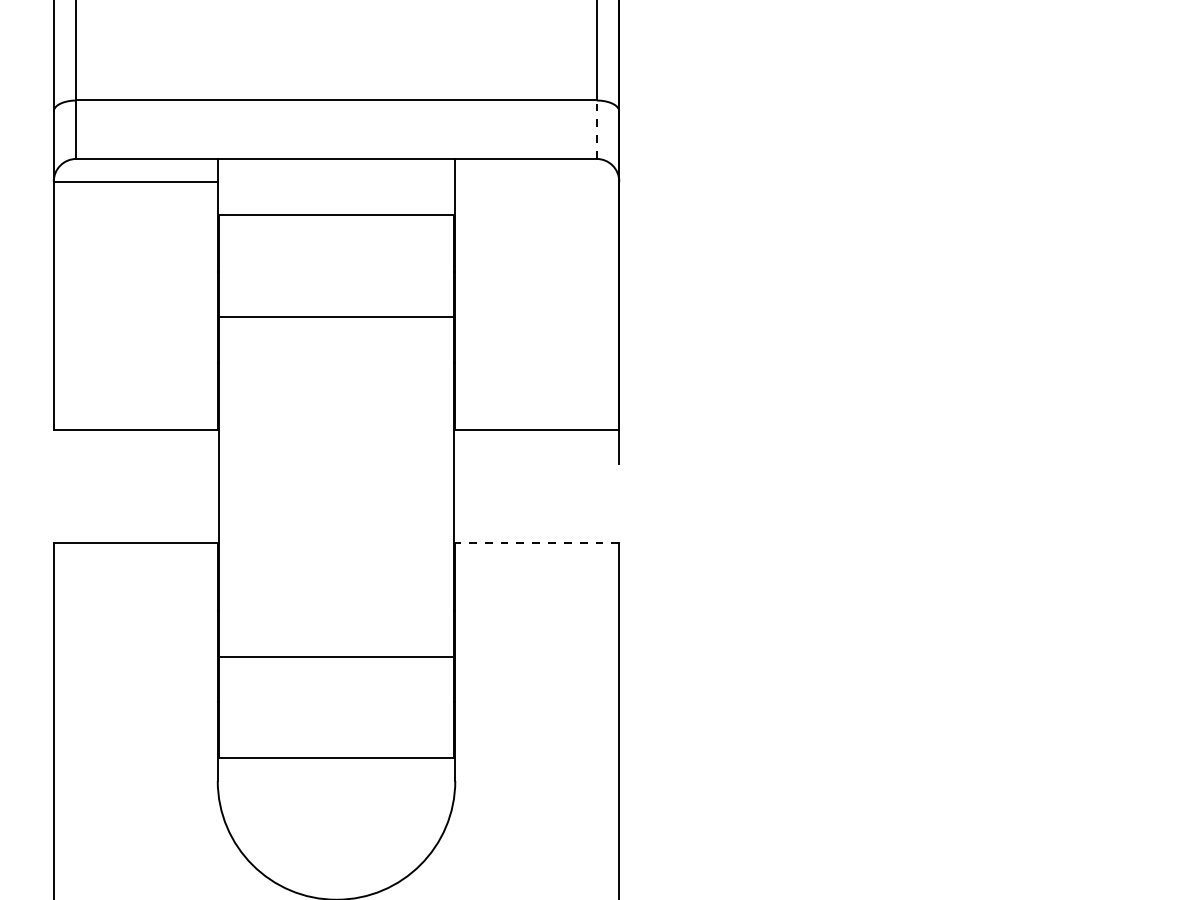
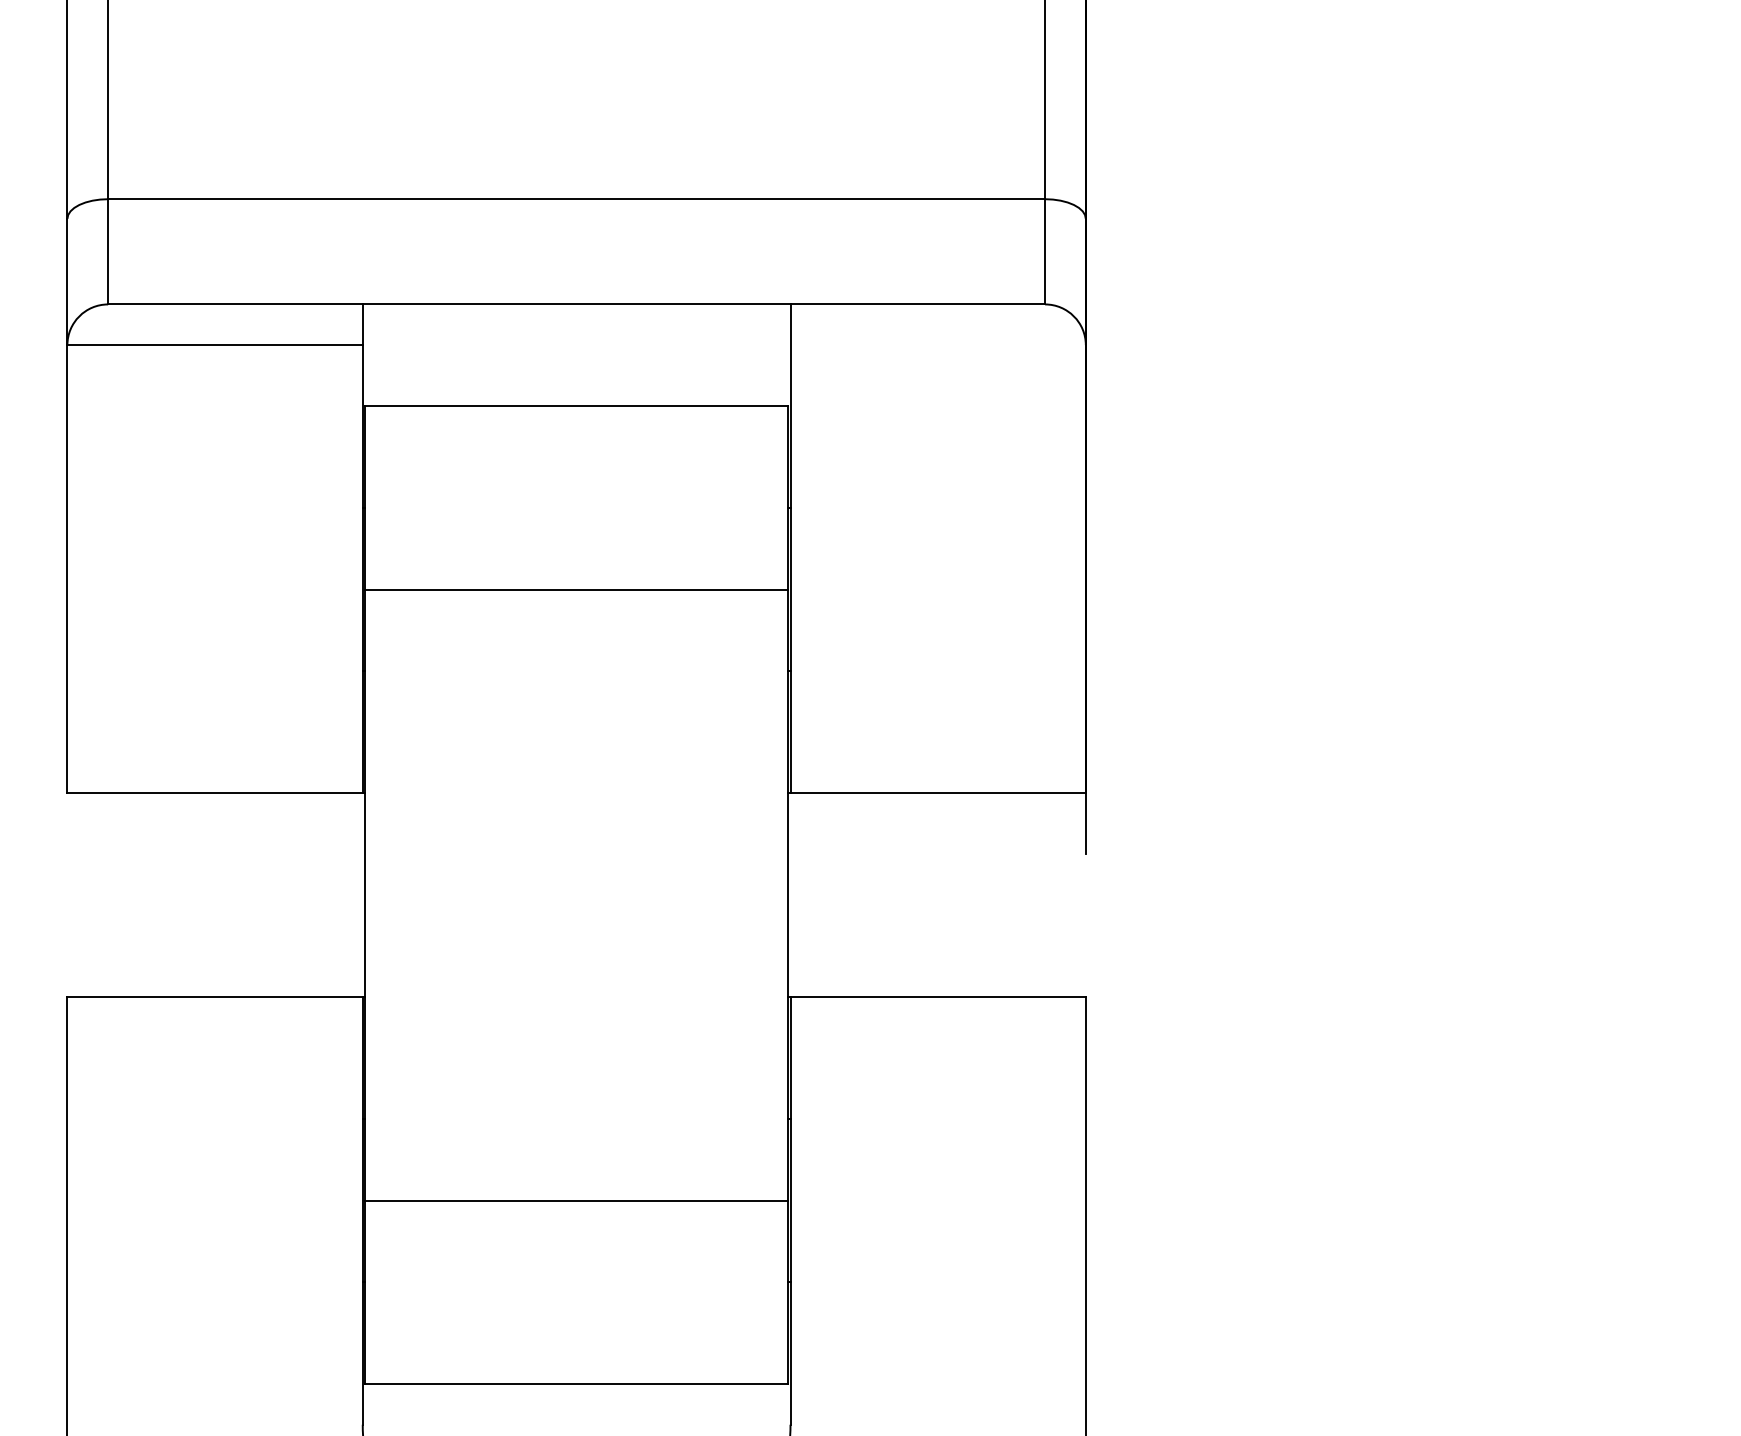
line: (596, 129) -> (1044, 251), dashed -> solid
line: (537, 543) -> (938, 996), dashed -> solid

